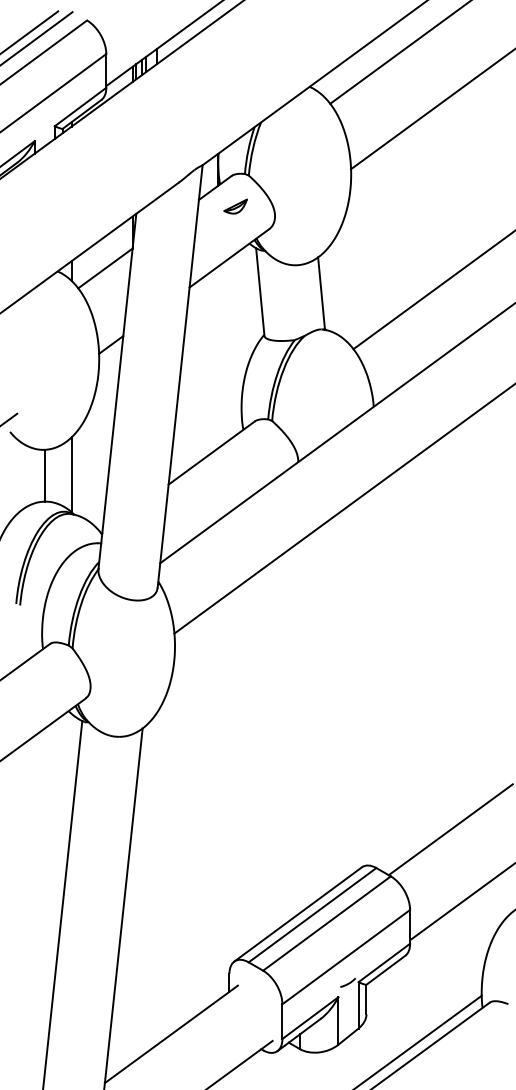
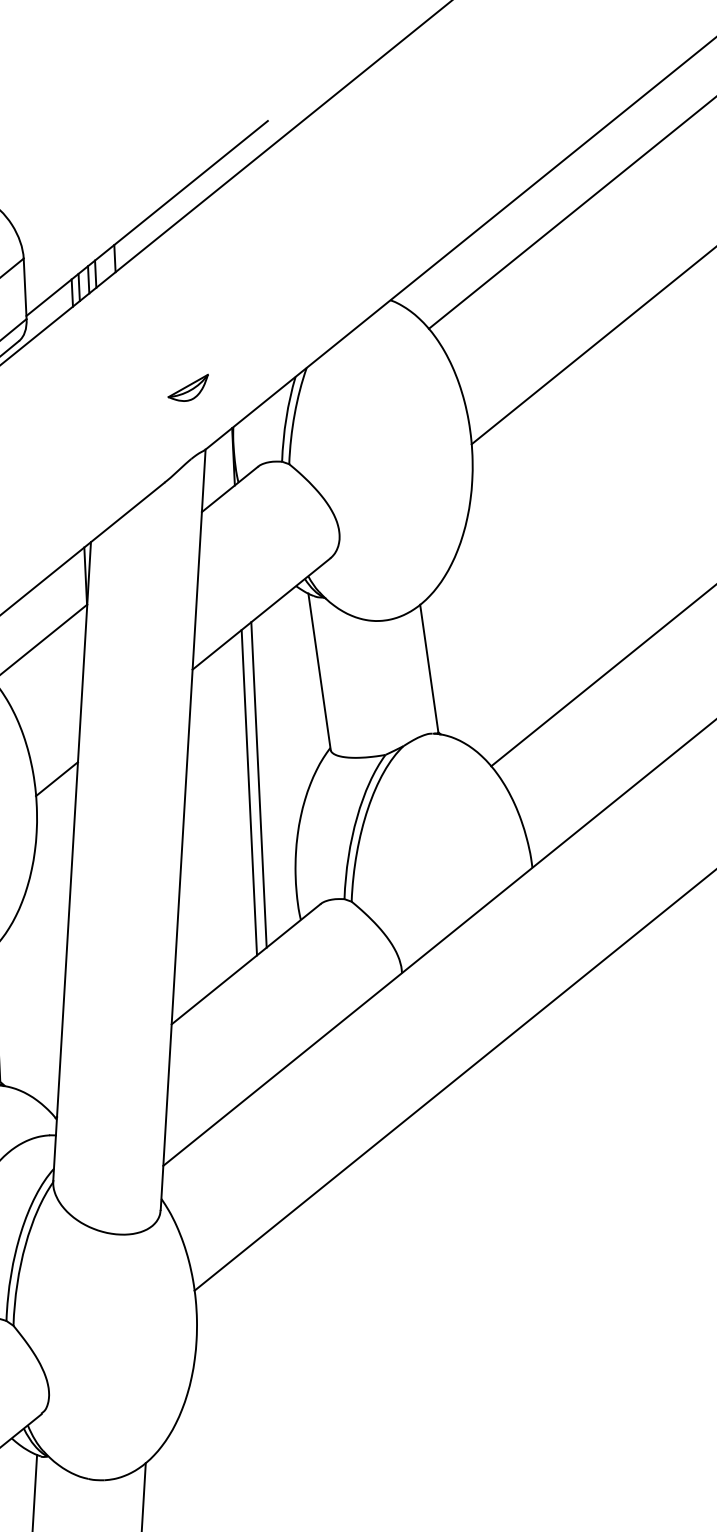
part: (235, 206) -> (188, 388), moved
line: (223, 353) -> (258, 784), added
line: (218, 357) -> (250, 792), added

